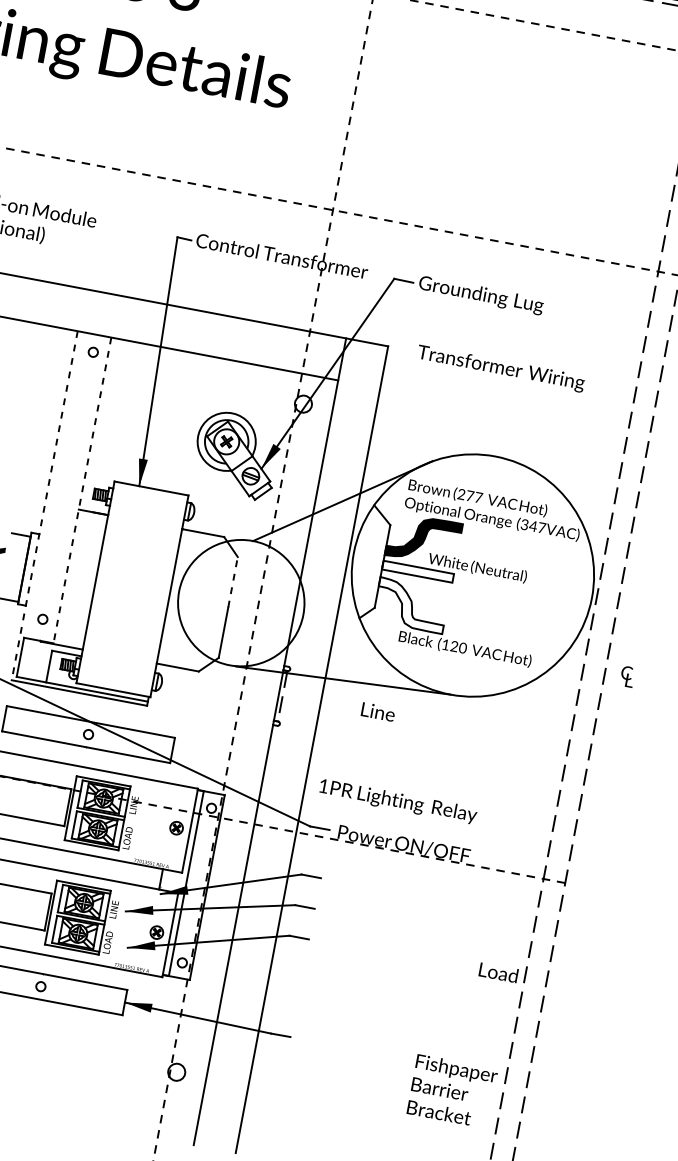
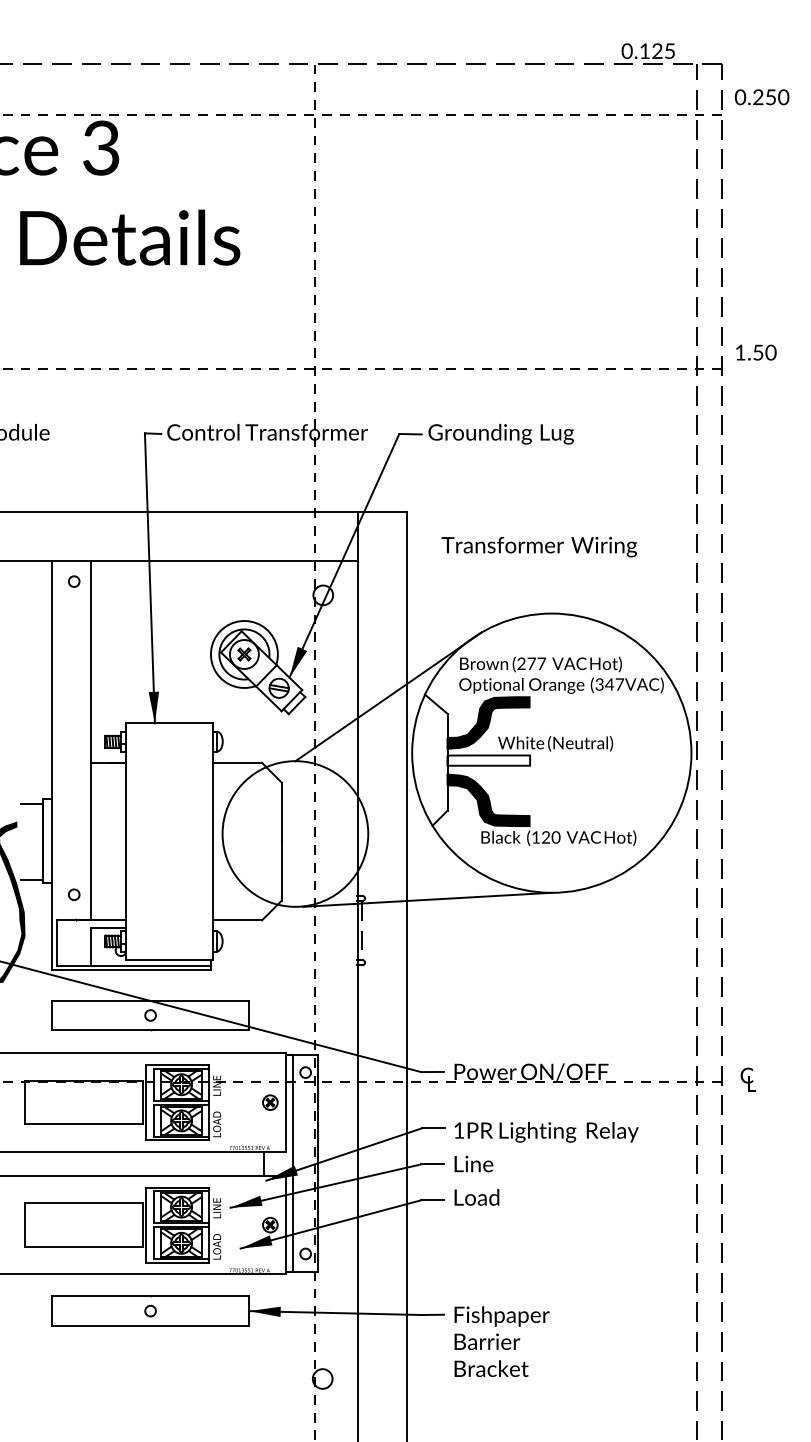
text: (501, 368) -> (539, 546), moved
line: (82, 490) -> (91, 740), dashed -> solid
line: (45, 505) -> (52, 765), dashed -> solid
line: (232, 582) -> (281, 812), dashed -> solid
fill: (411, 605) -> (488, 800), added
text: (626, 676) -> (747, 1079), moved
text: (378, 711) -> (473, 1163), moved
text: (398, 801) -> (546, 1132), moved
text: (498, 972) -> (476, 1197), moved
text: (452, 1091) -> (501, 1341), moved

